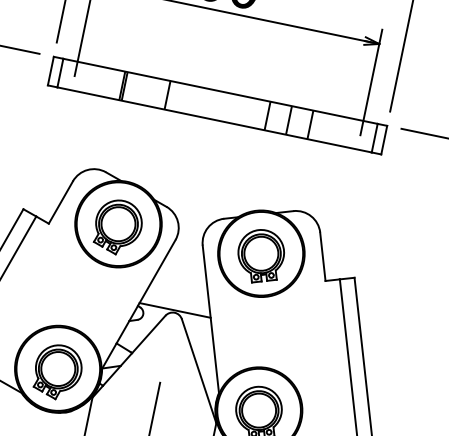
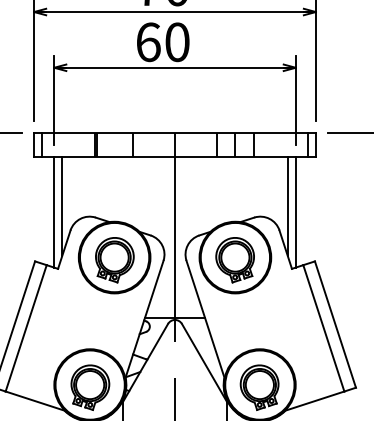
line: (69, 149) -> (62, 205), added
line: (58, 154) -> (54, 211), added
line: (335, 204) -> (287, 205), added
line: (343, 213) -> (295, 211), added
line: (195, 215) -> (175, 237), added

